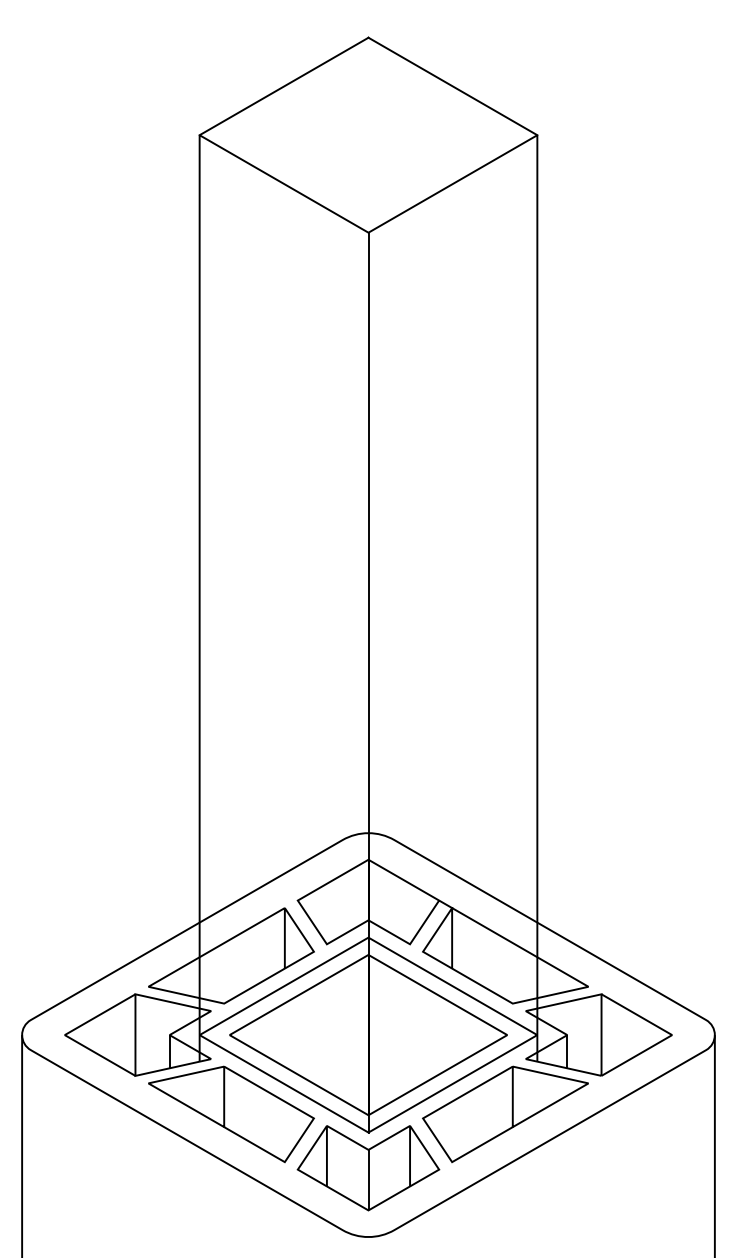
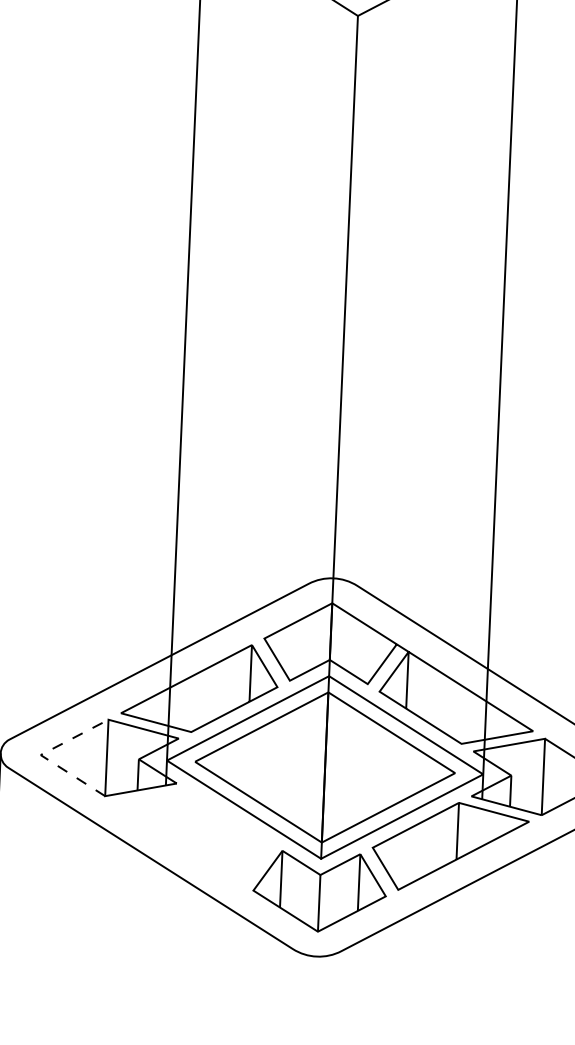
line: (64, 1035) -> (40, 755), solid -> dashed
curve: (225, 1114) -> (187, 836), removed

